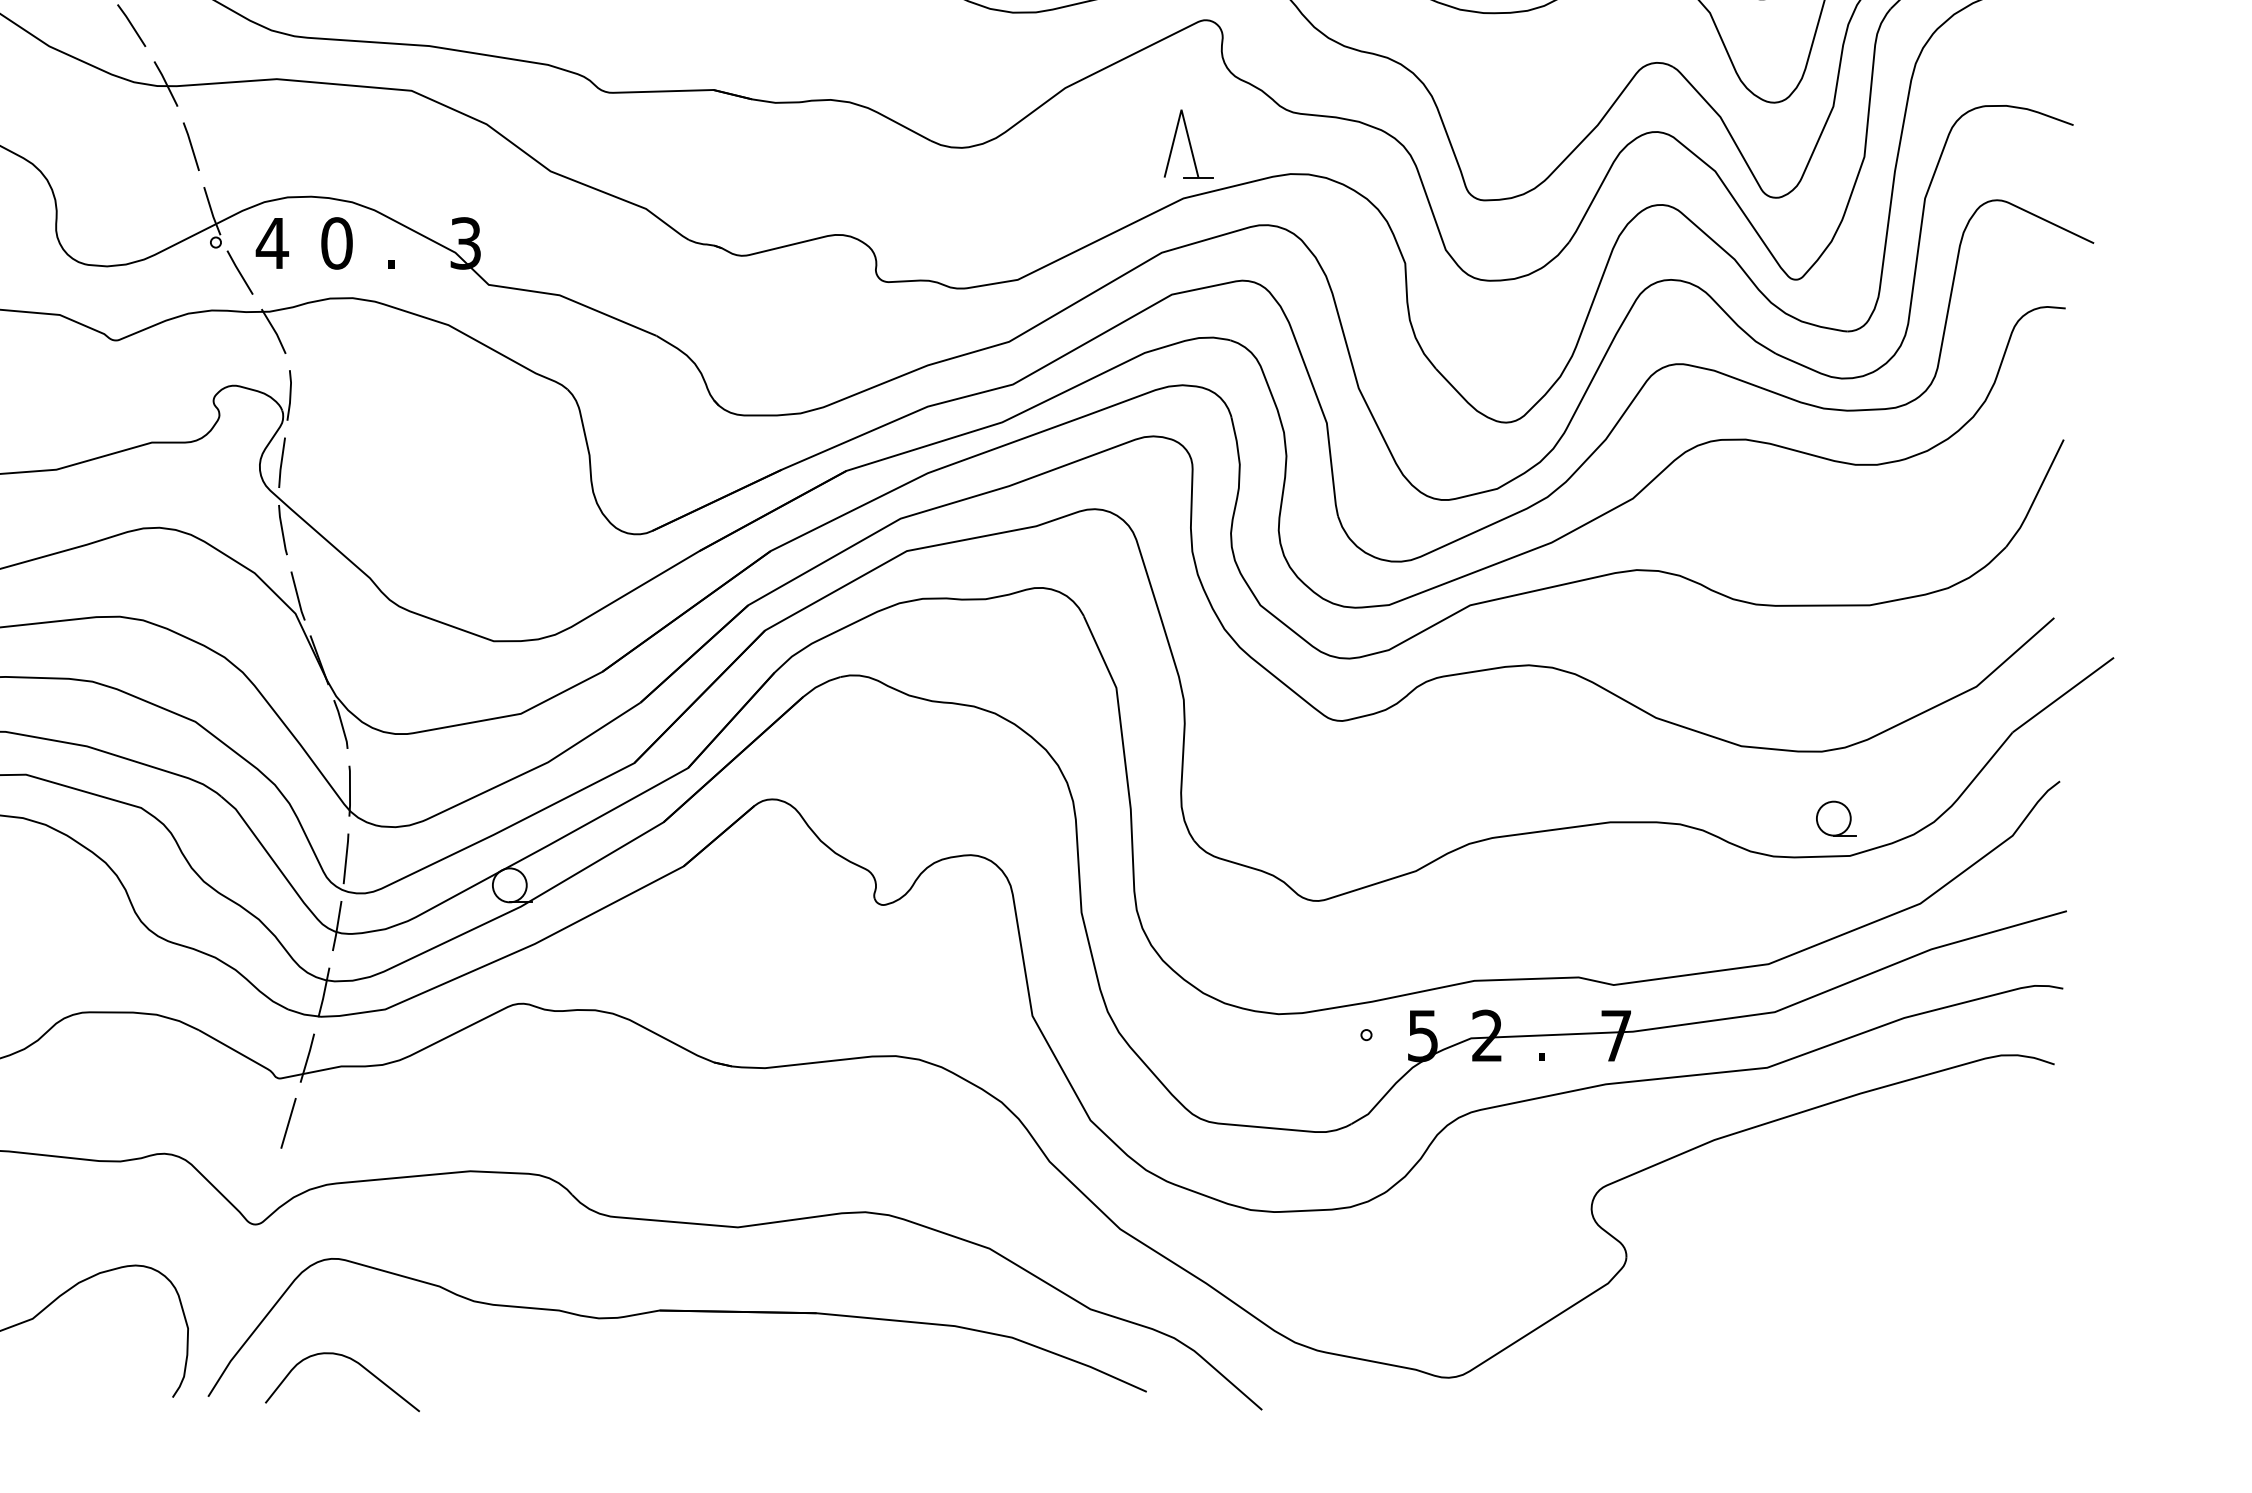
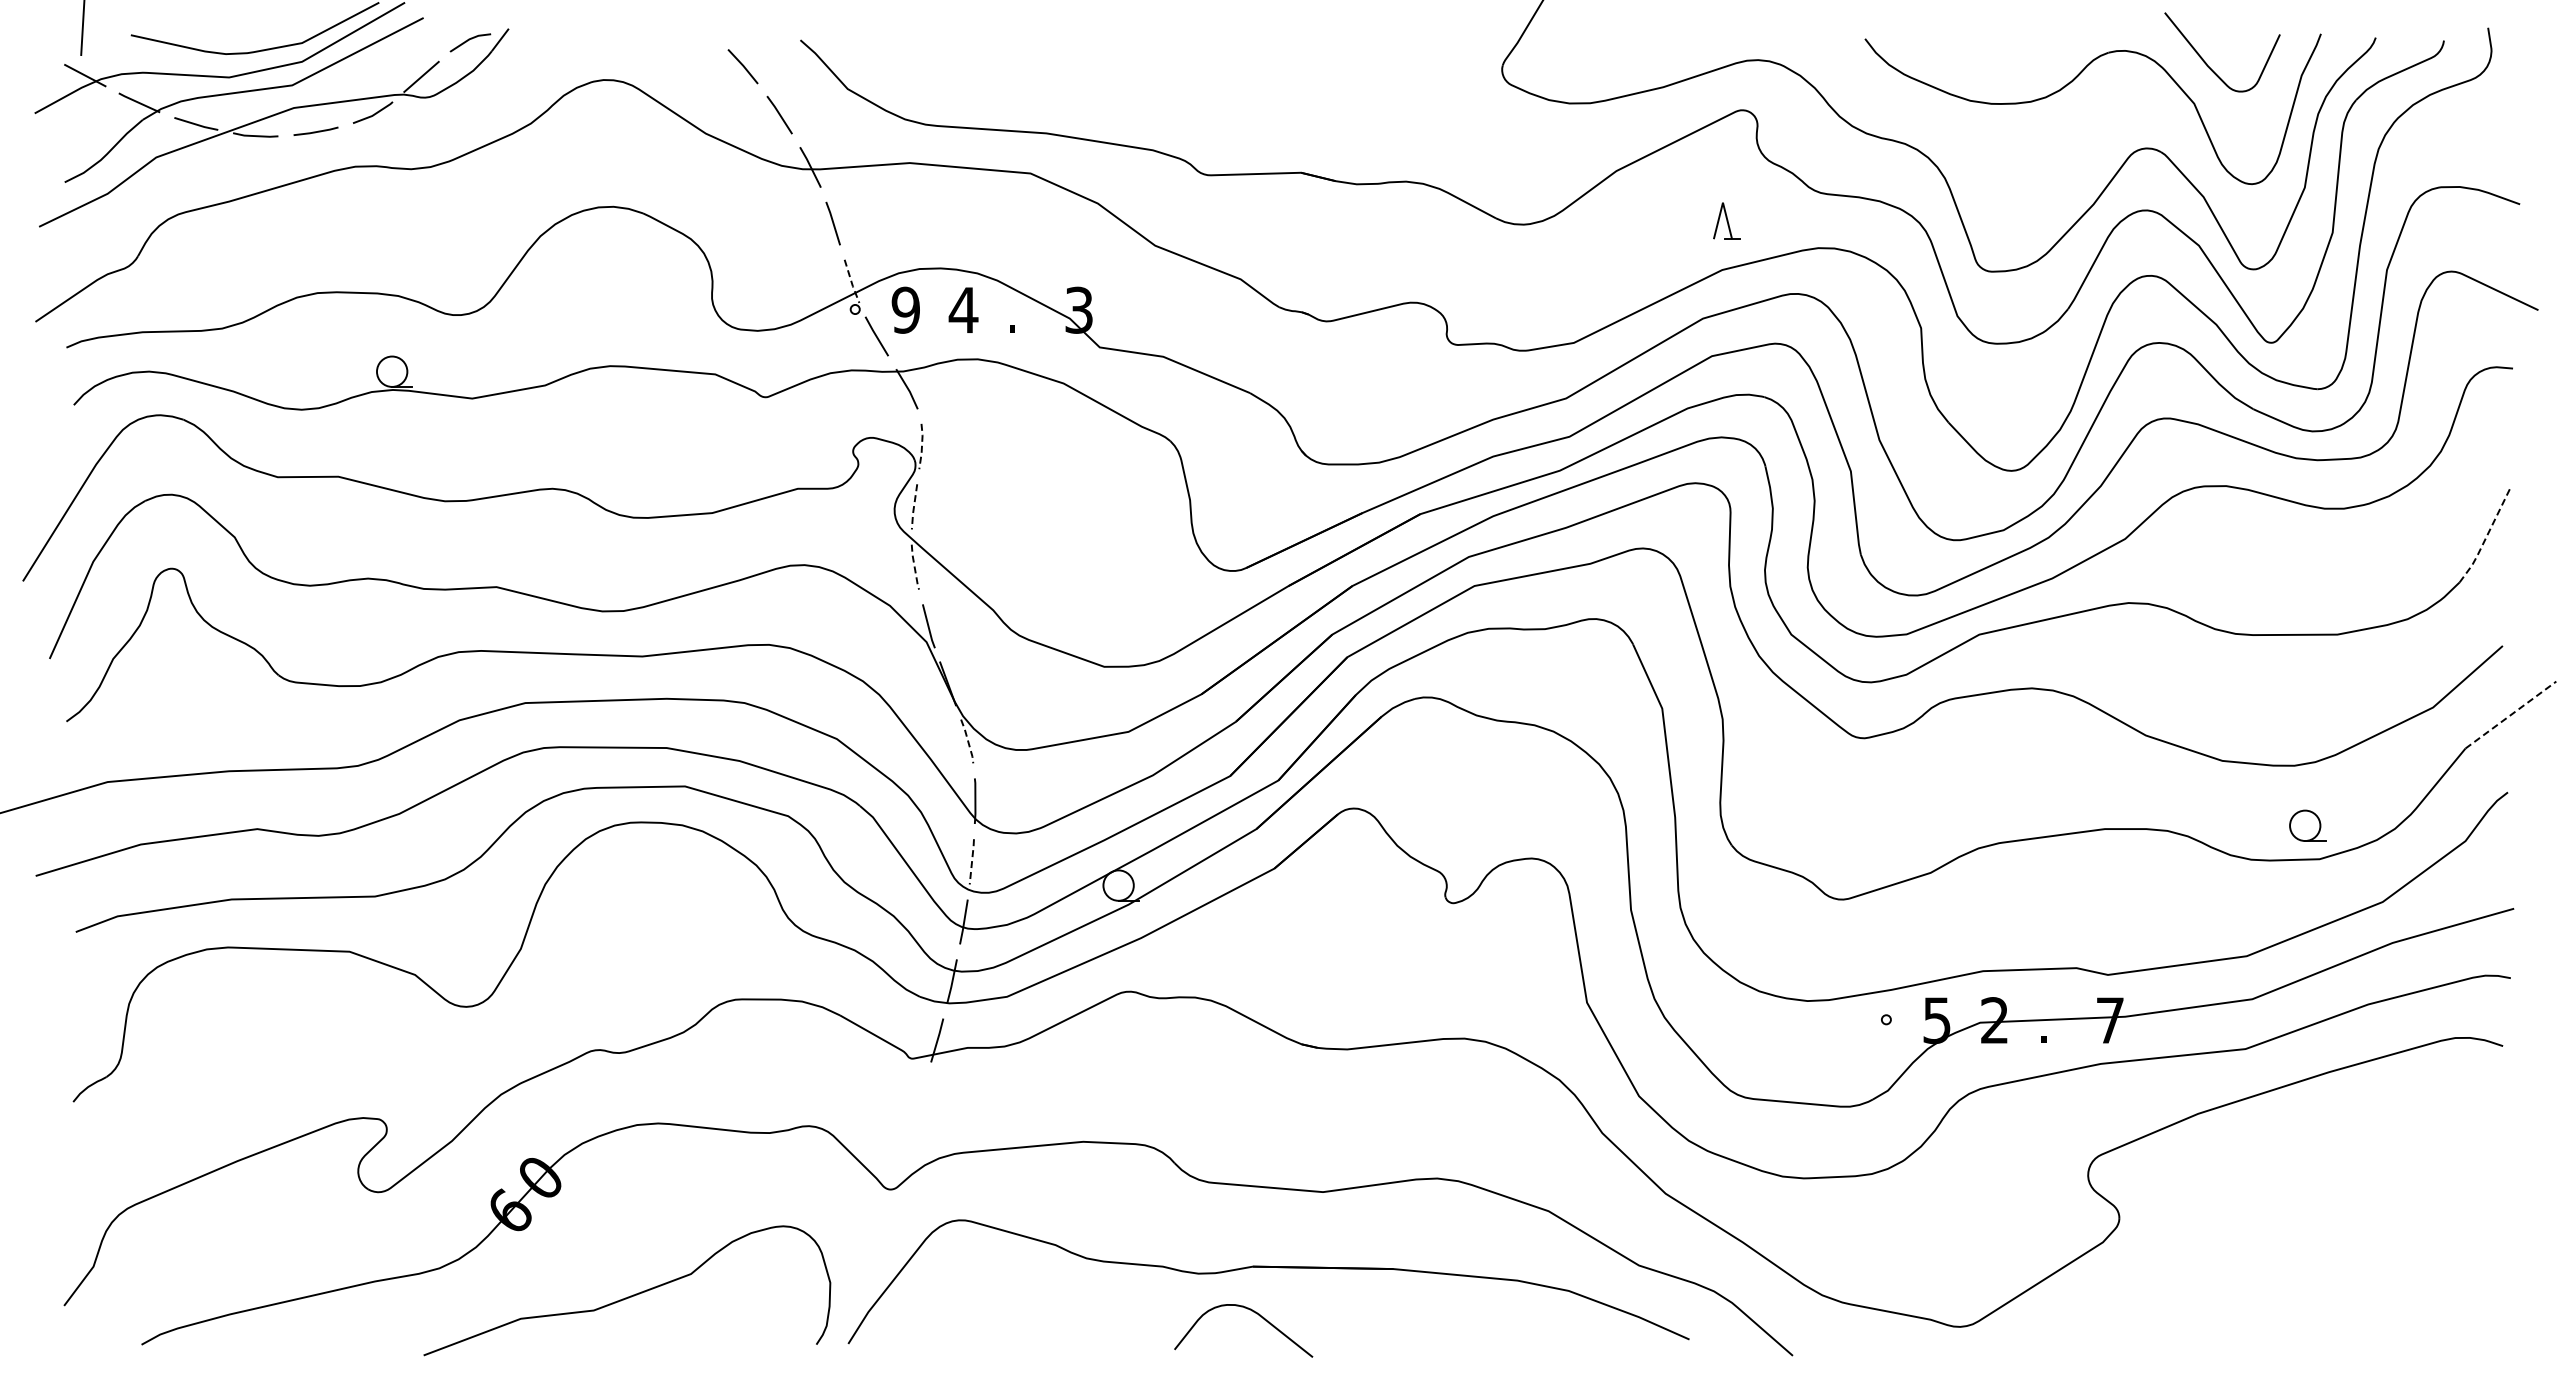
part: (1188, 143) -> (1726, 220), size x0.6
line: (211, 212) -> (851, 282), solid -> dashed
text: (272, 242) -> (905, 309), 4 -> 9
text: (336, 242) -> (963, 309), 0 -> 4
line: (289, 395) -> (921, 446), solid -> dashed
line: (280, 463) -> (913, 507), solid -> dashed
line: (2037, 495) -> (2487, 536), solid -> dashed
line: (282, 531) -> (914, 568), solid -> dashed
line: (2063, 694) -> (2511, 714), solid -> dashed
line: (342, 724) -> (968, 741), solid -> dashed
line: (346, 858) -> (972, 861), solid -> dashed
line: (287, 1122) -> (919, 1098), removed
curve: (353, 1361) -> (1253, 1312), moved

